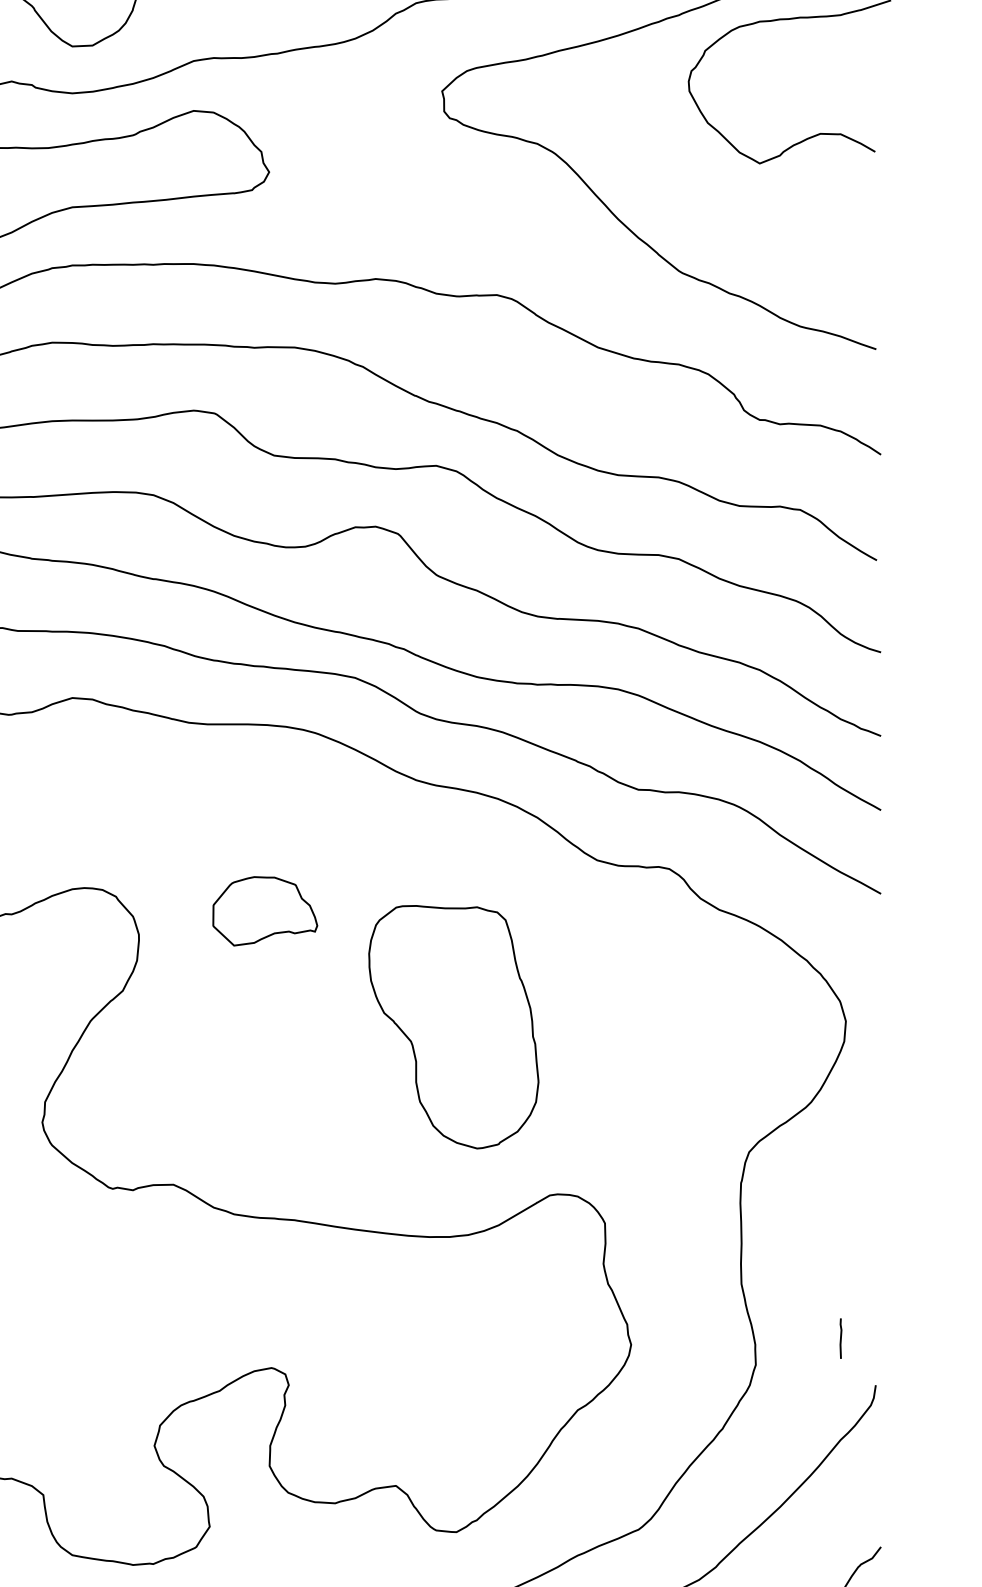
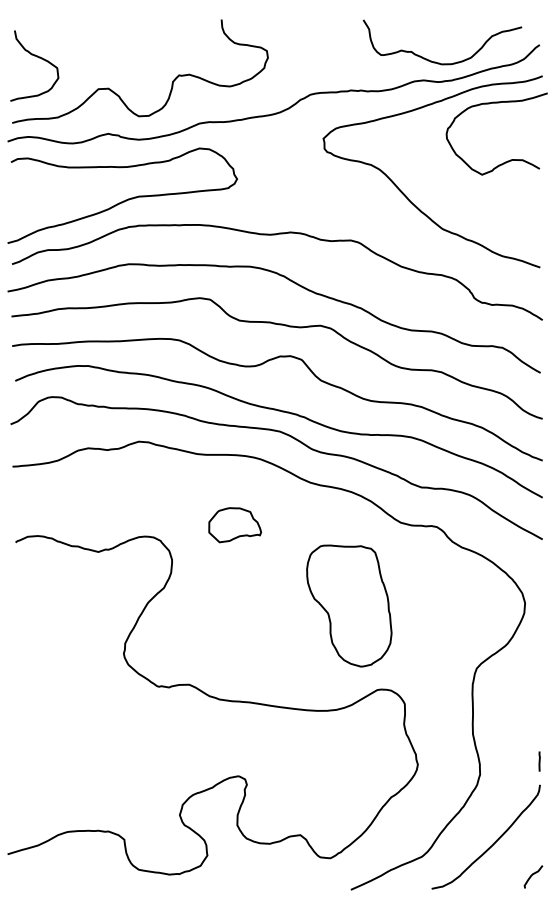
part: (263, 911) -> (234, 525), moved
part: (454, 1026) -> (349, 605), moved
line: (840, 1338) -> (539, 761), moved

